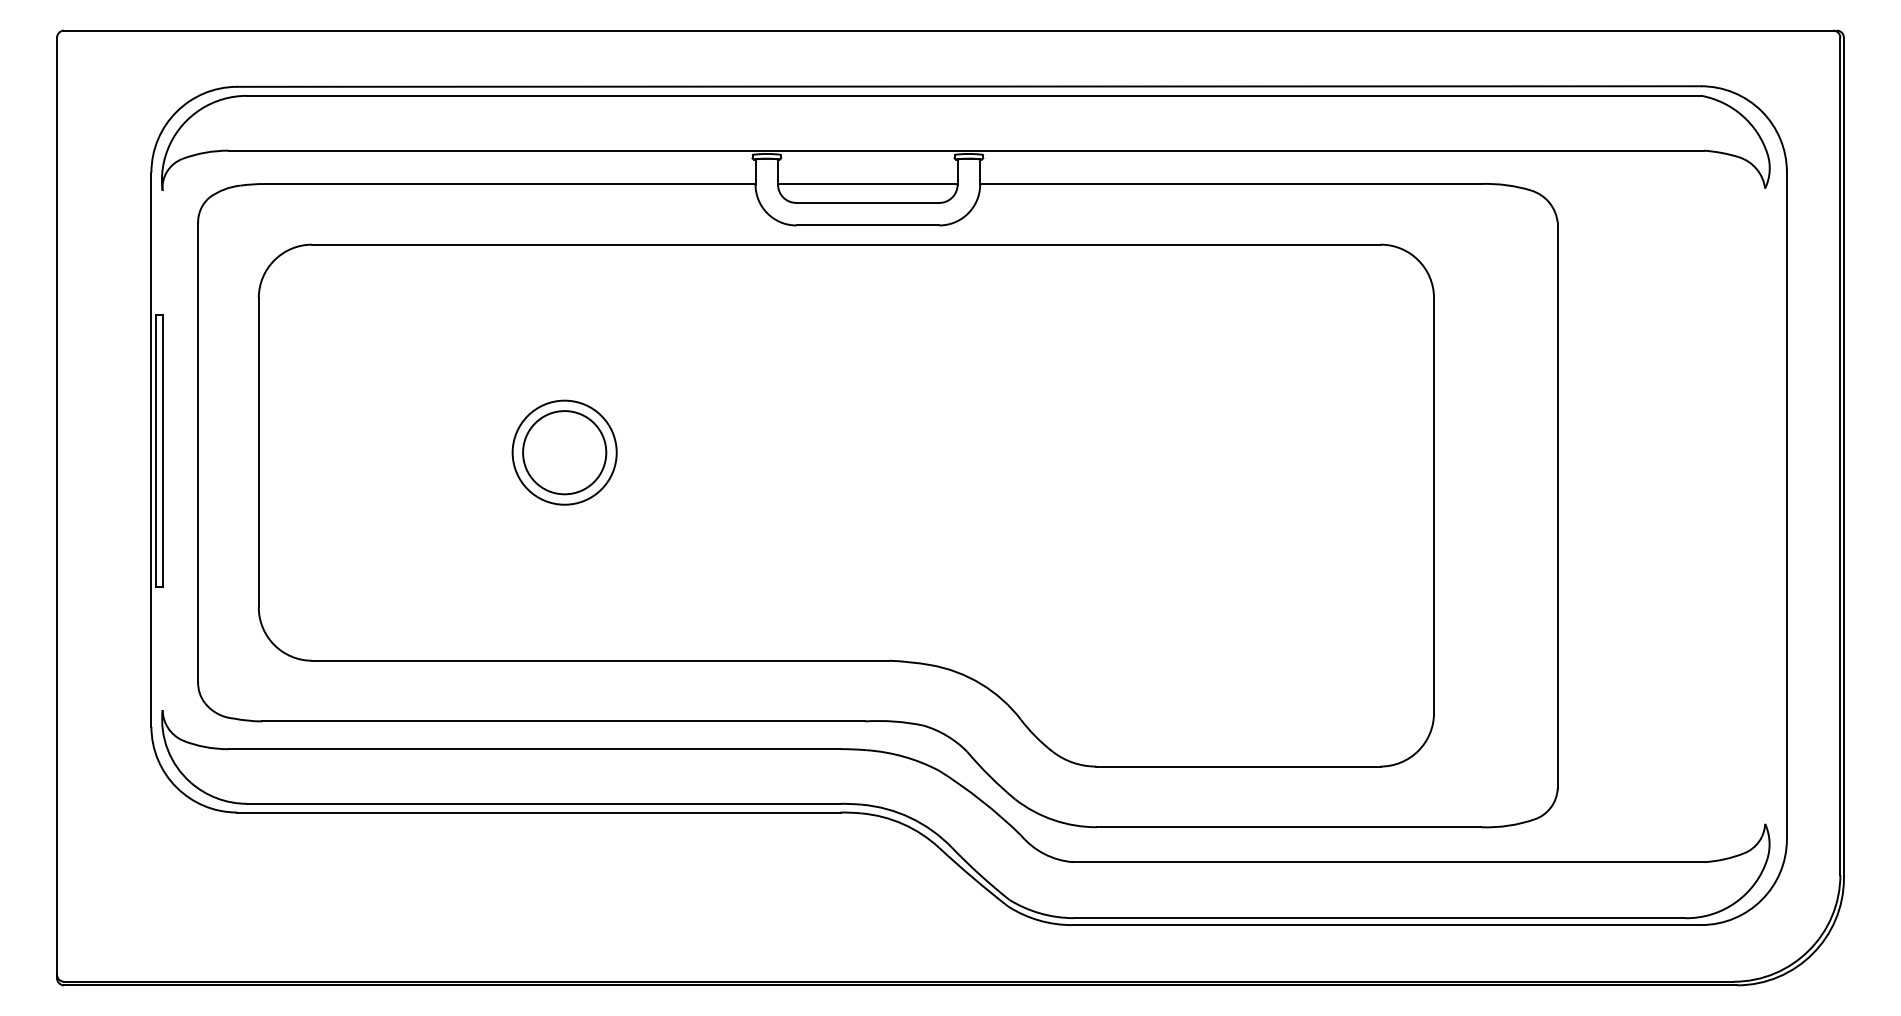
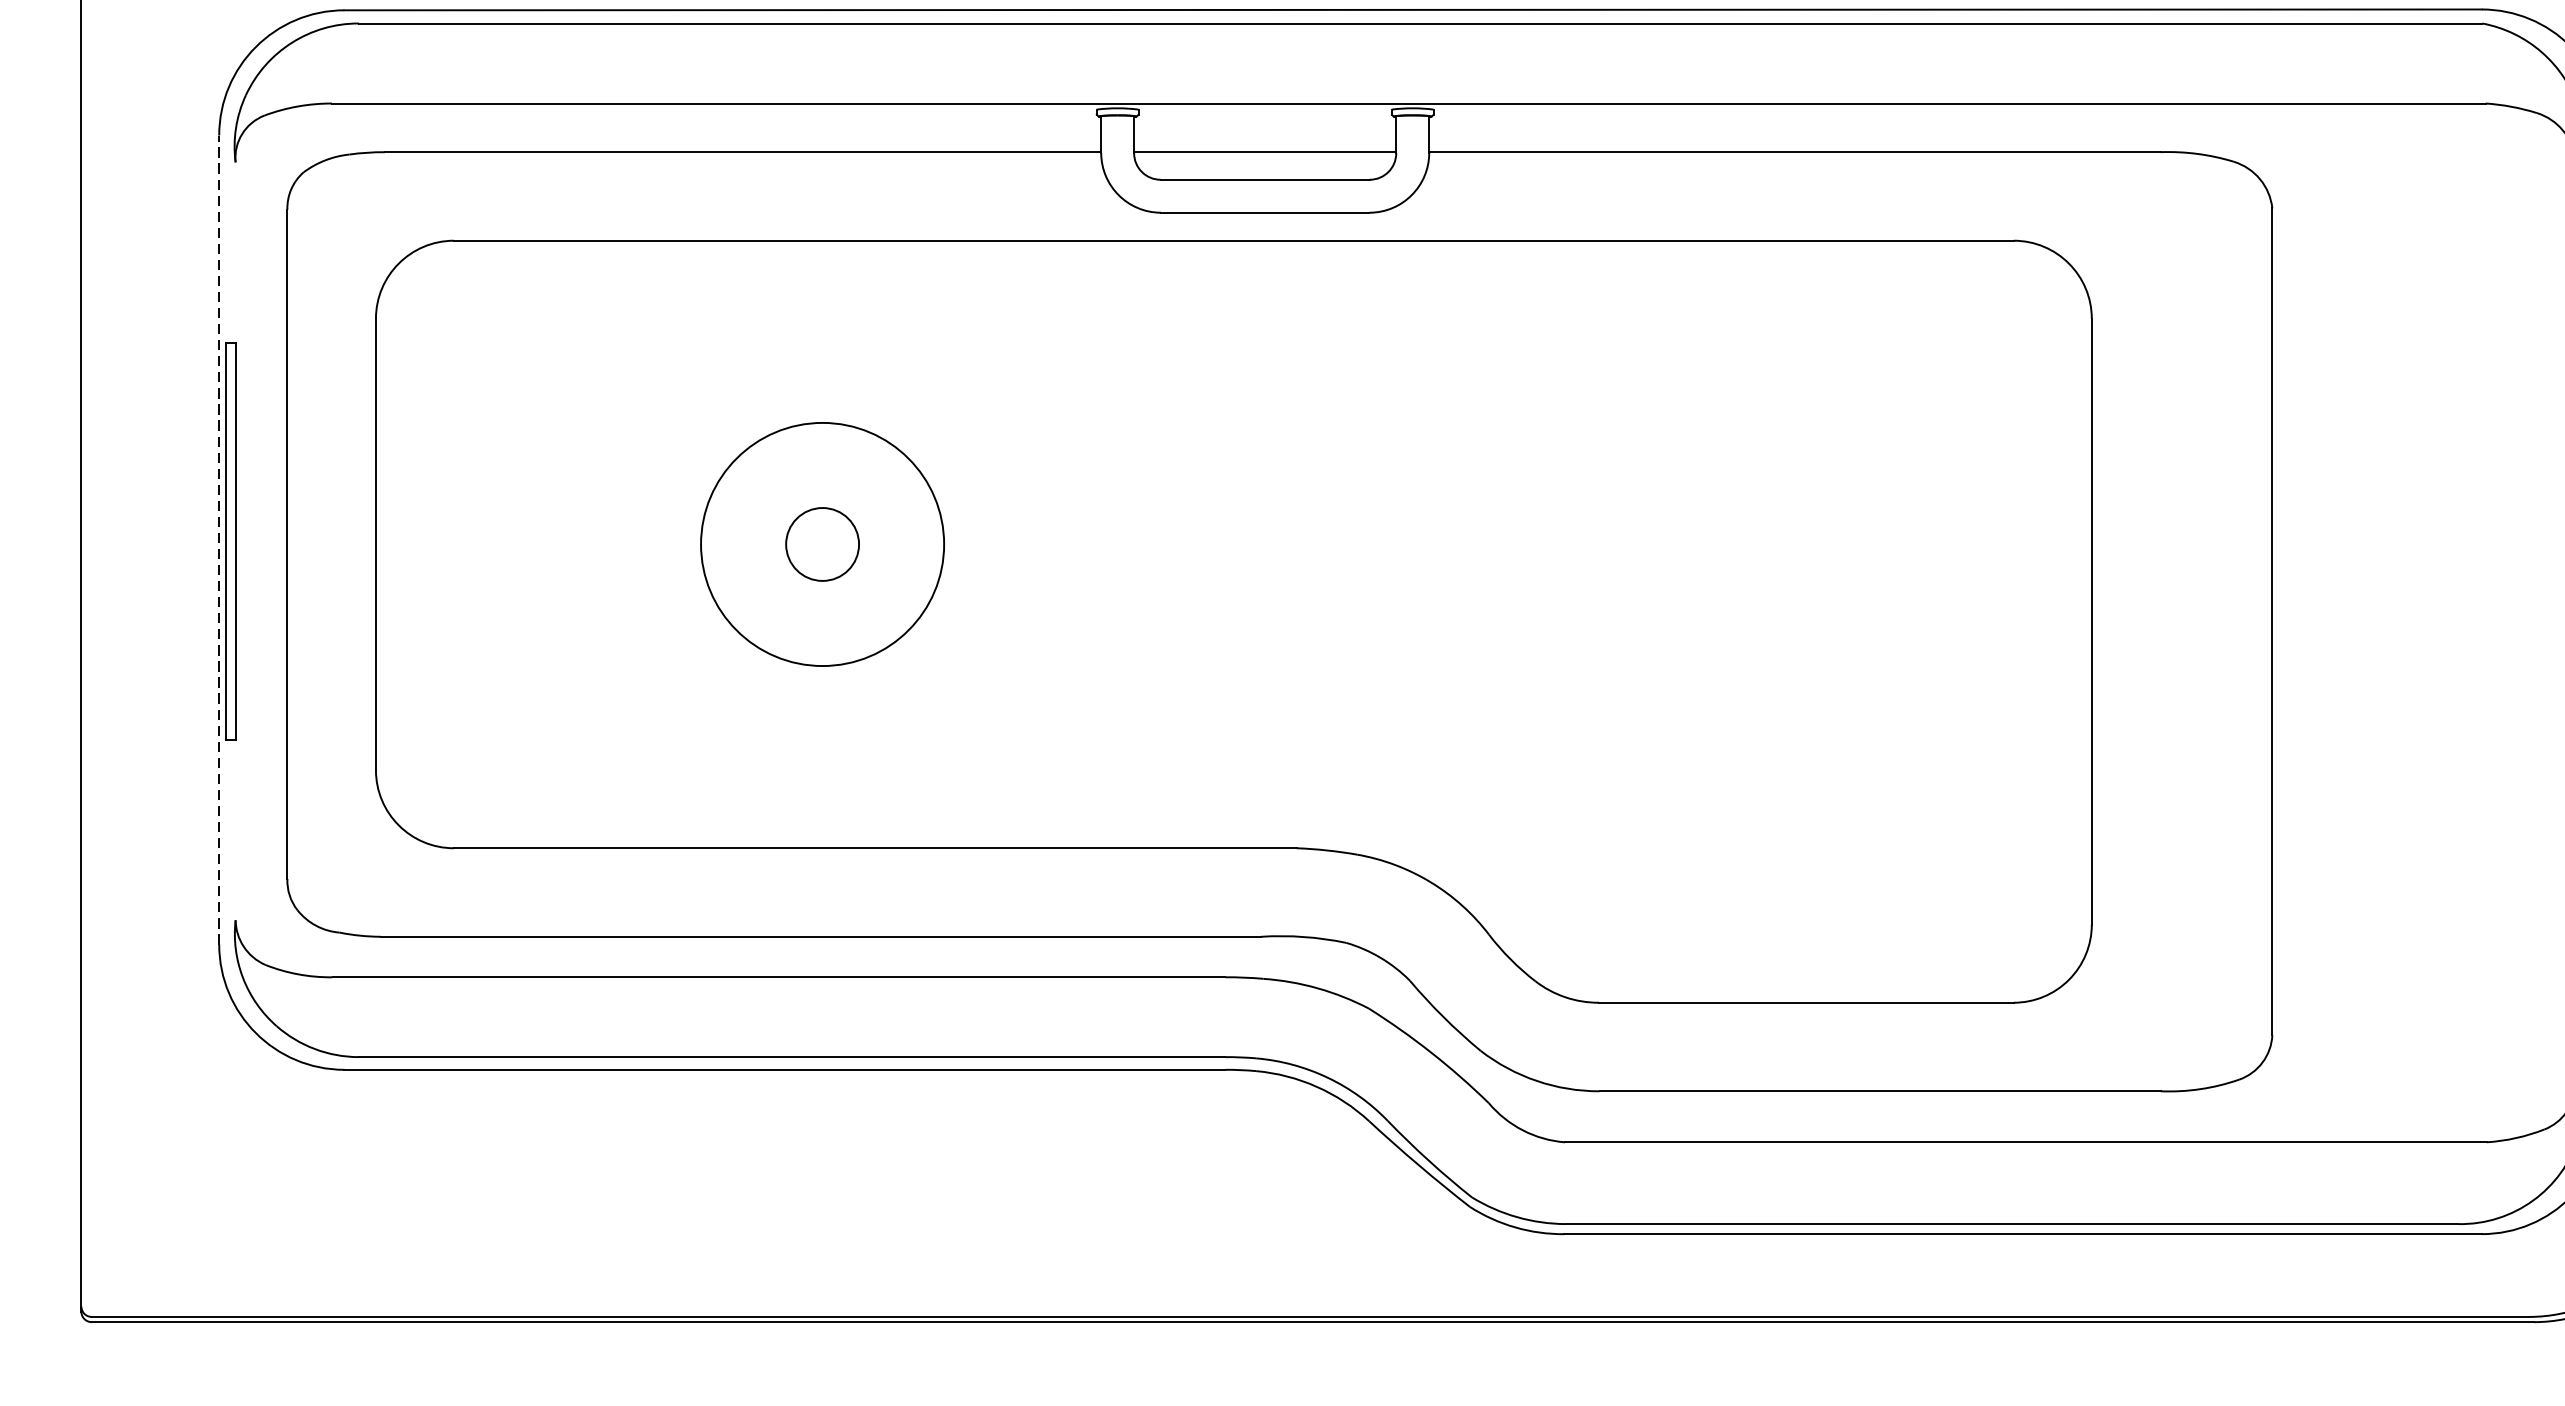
line: (151, 449) -> (219, 539), solid -> dashed
circle: (564, 452) -> (822, 544), size x0.6
circle: (564, 452) -> (822, 544), size x1.6

